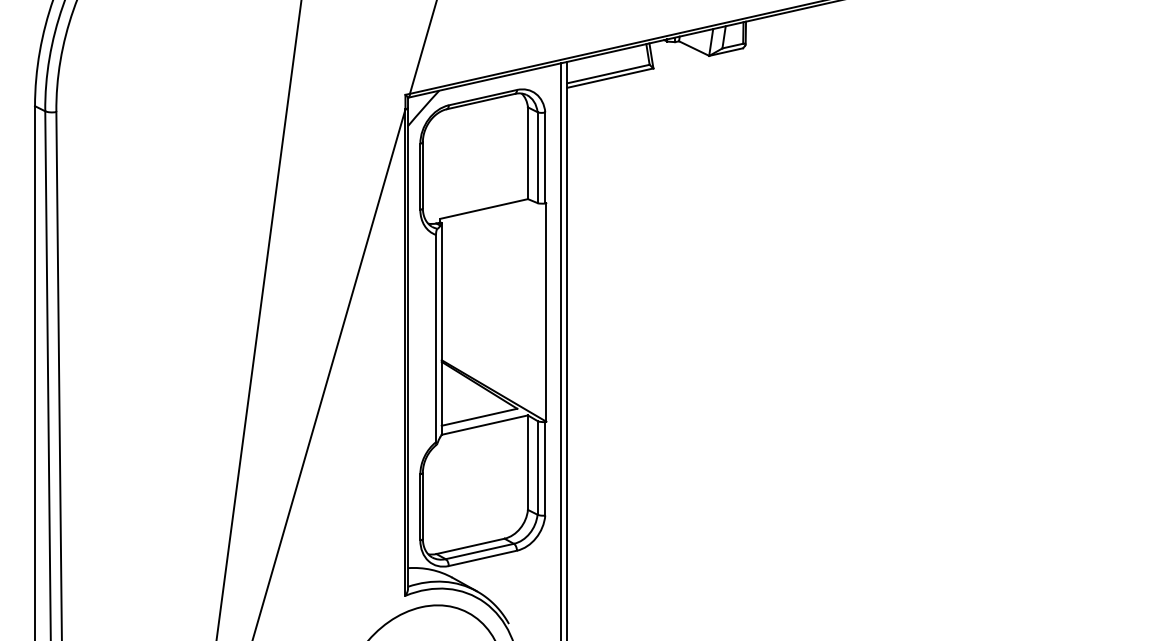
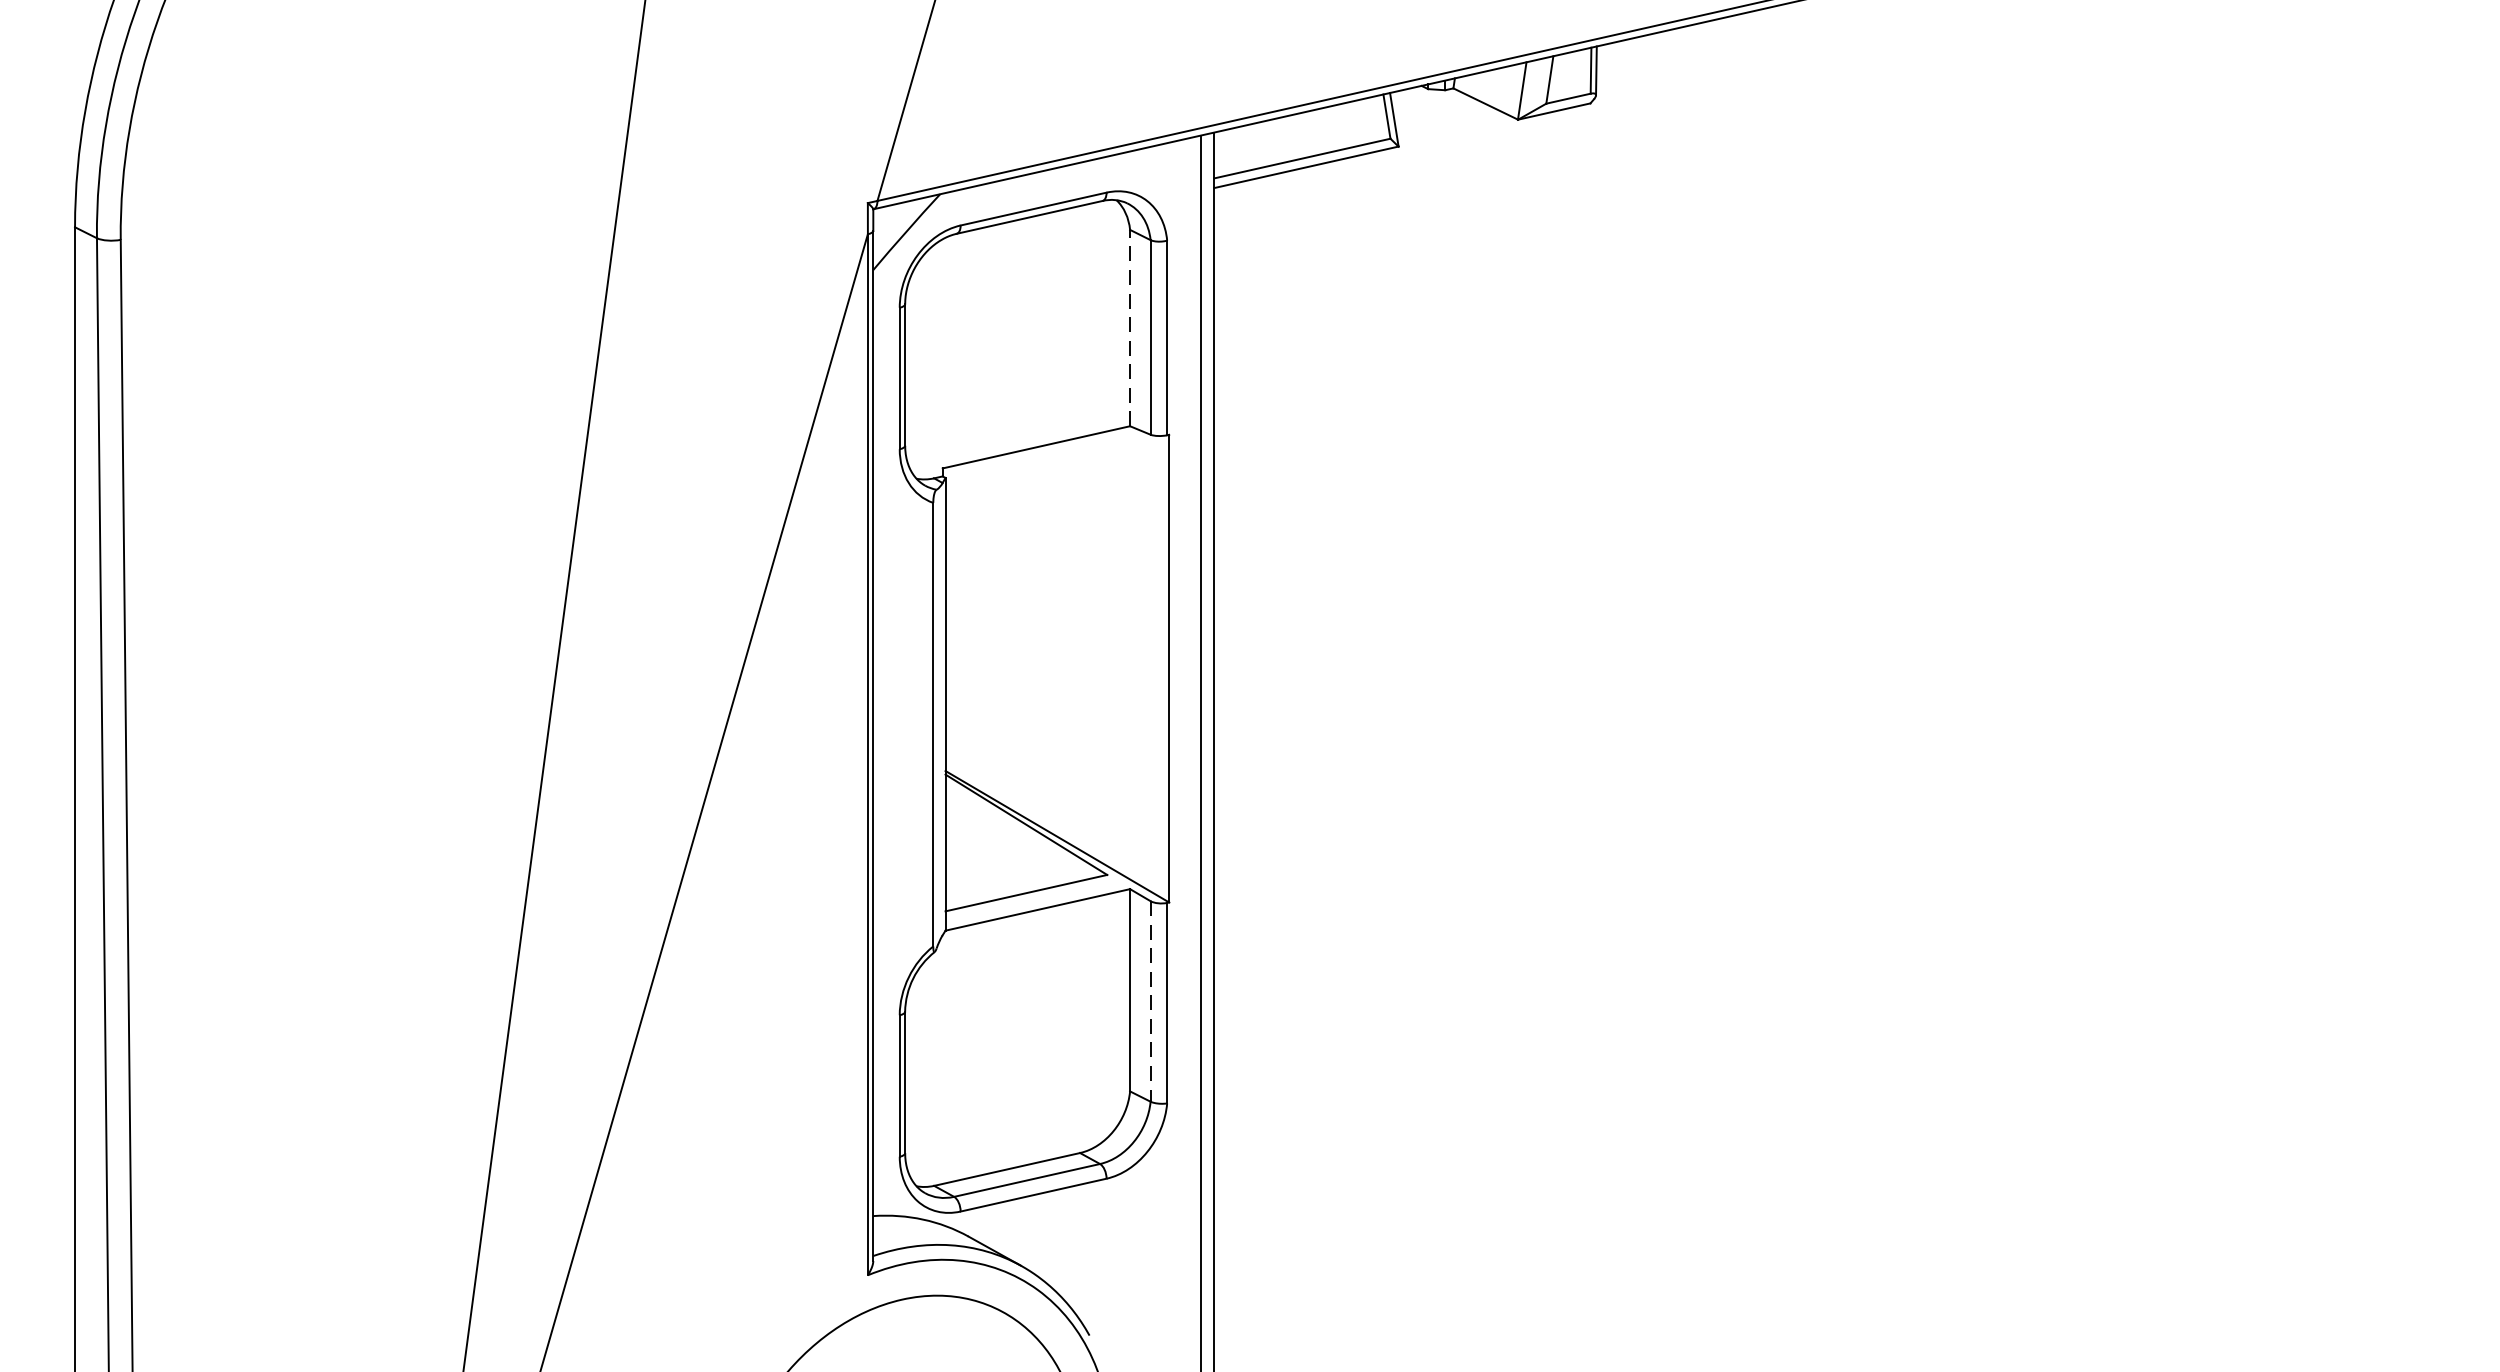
line: (527, 153) -> (1129, 328), solid -> dashed
line: (537, 467) -> (1150, 1000), solid -> dashed

